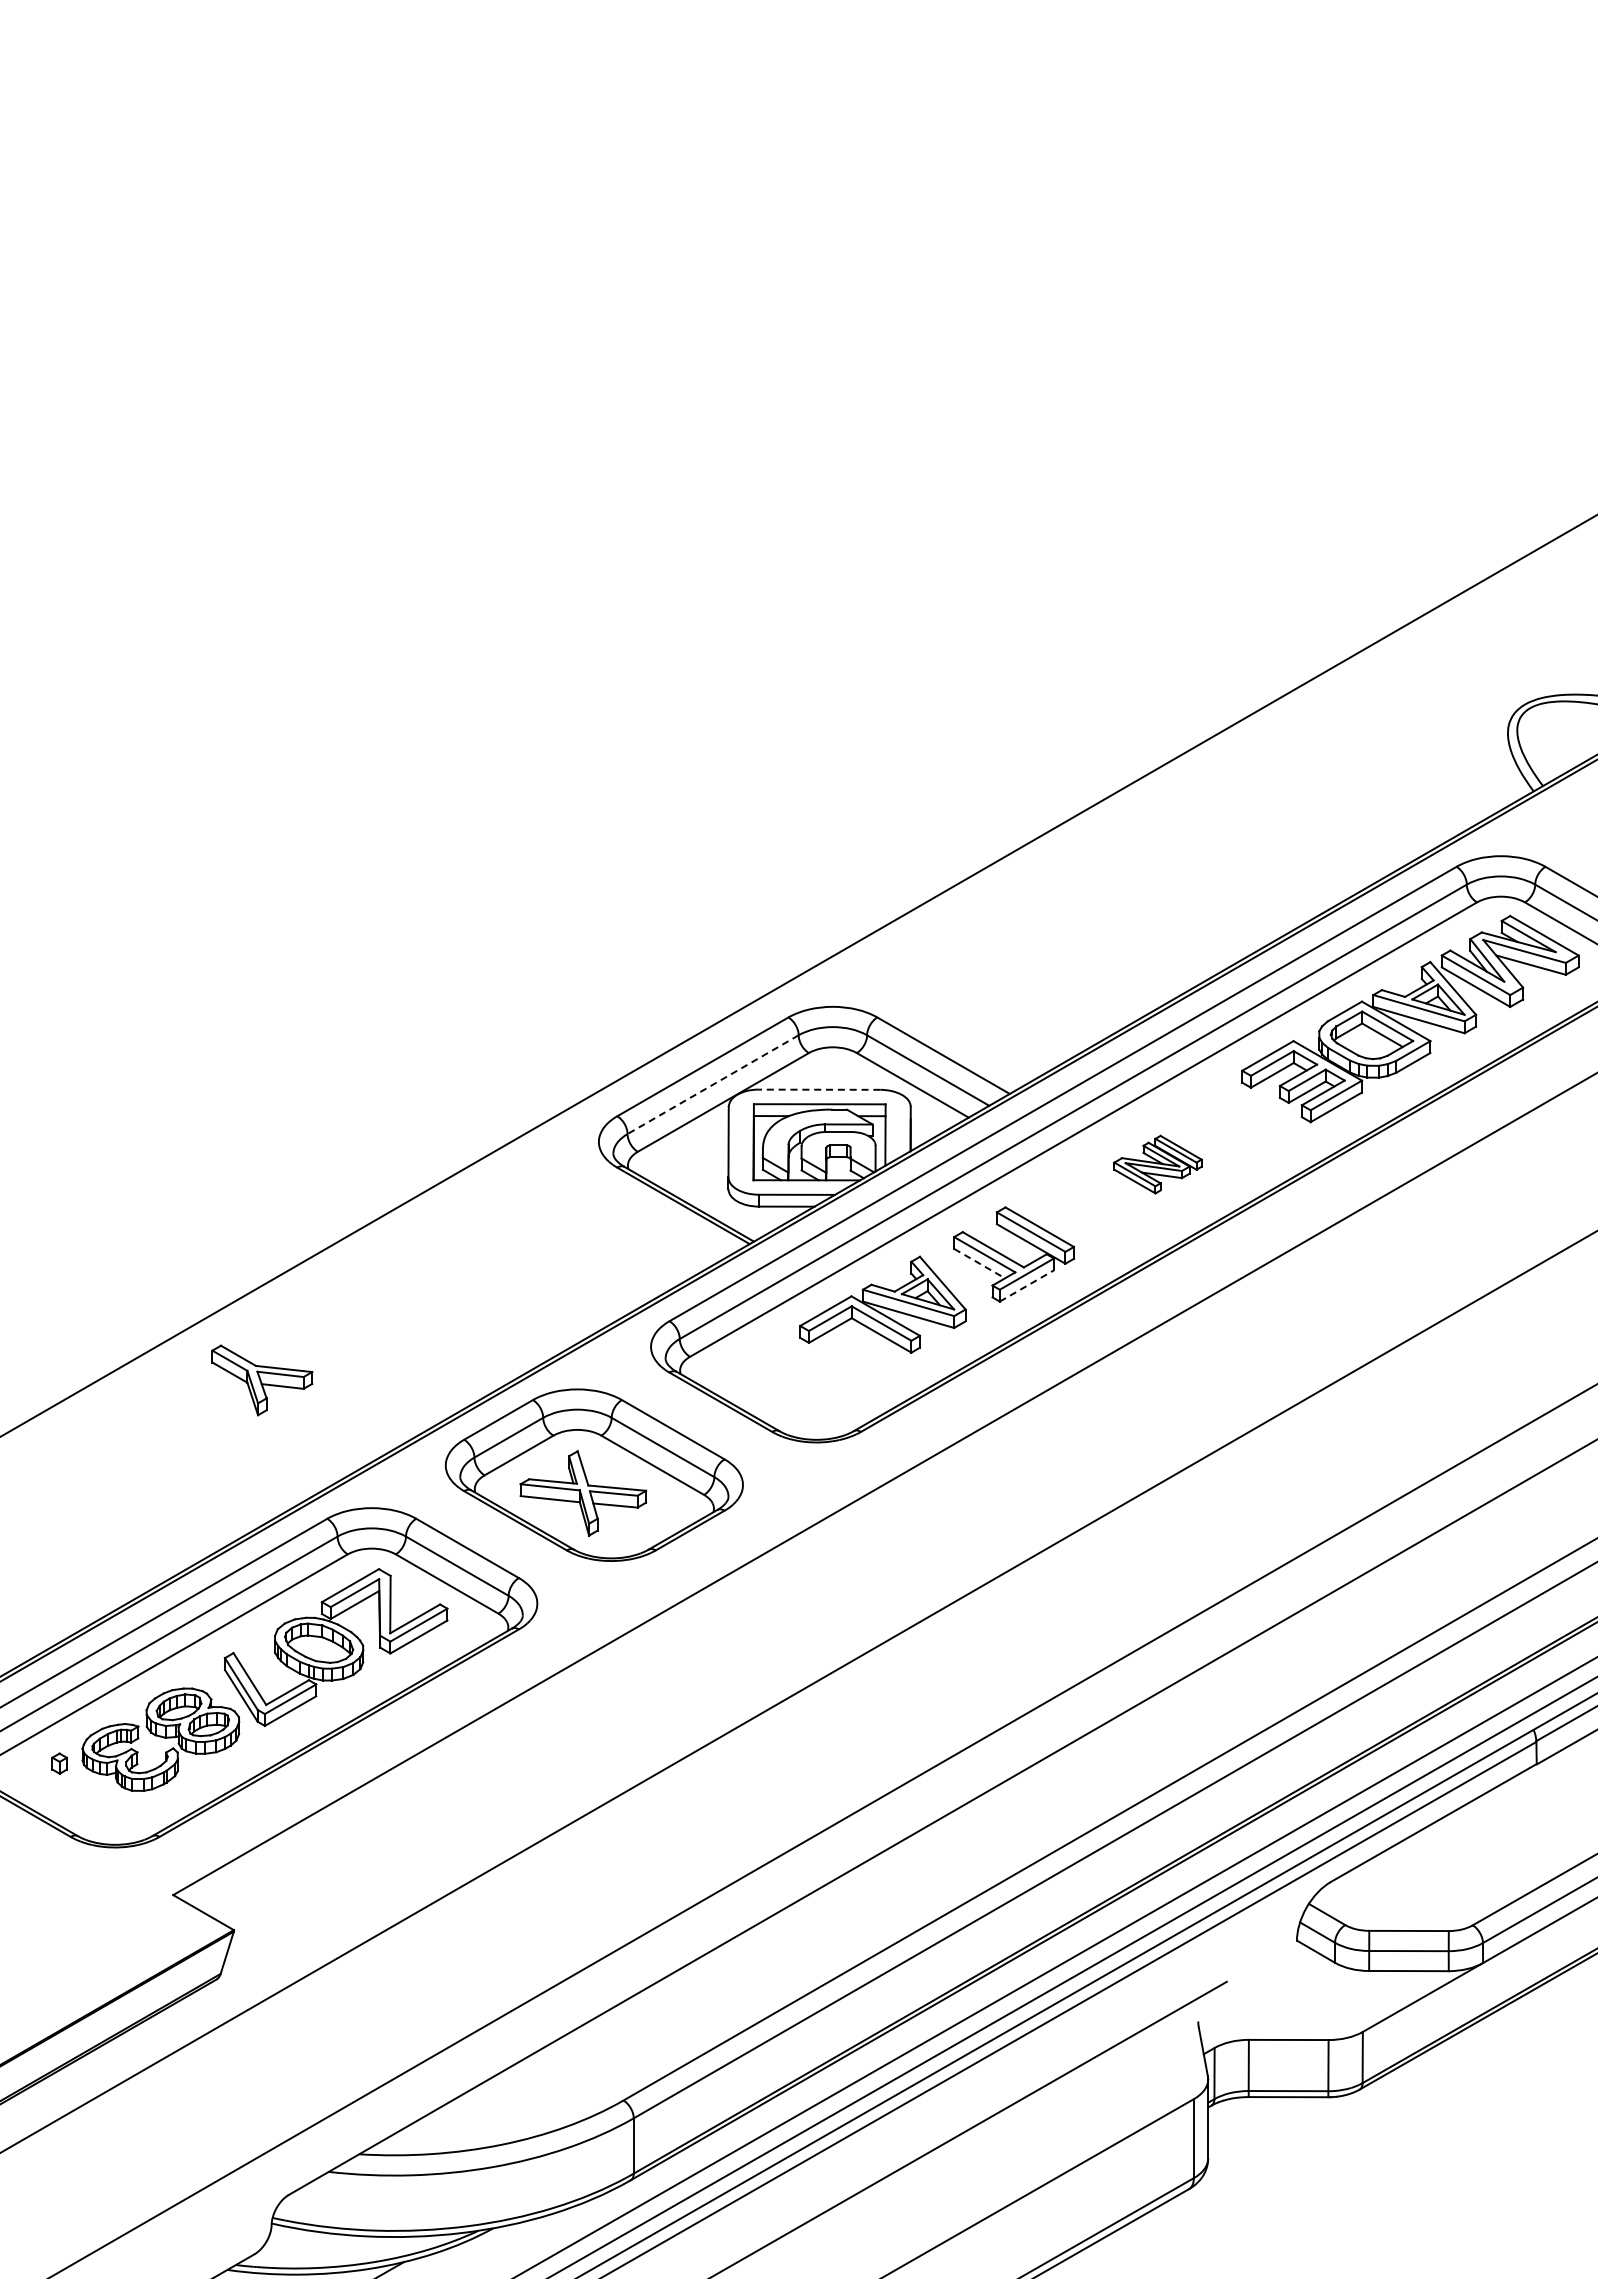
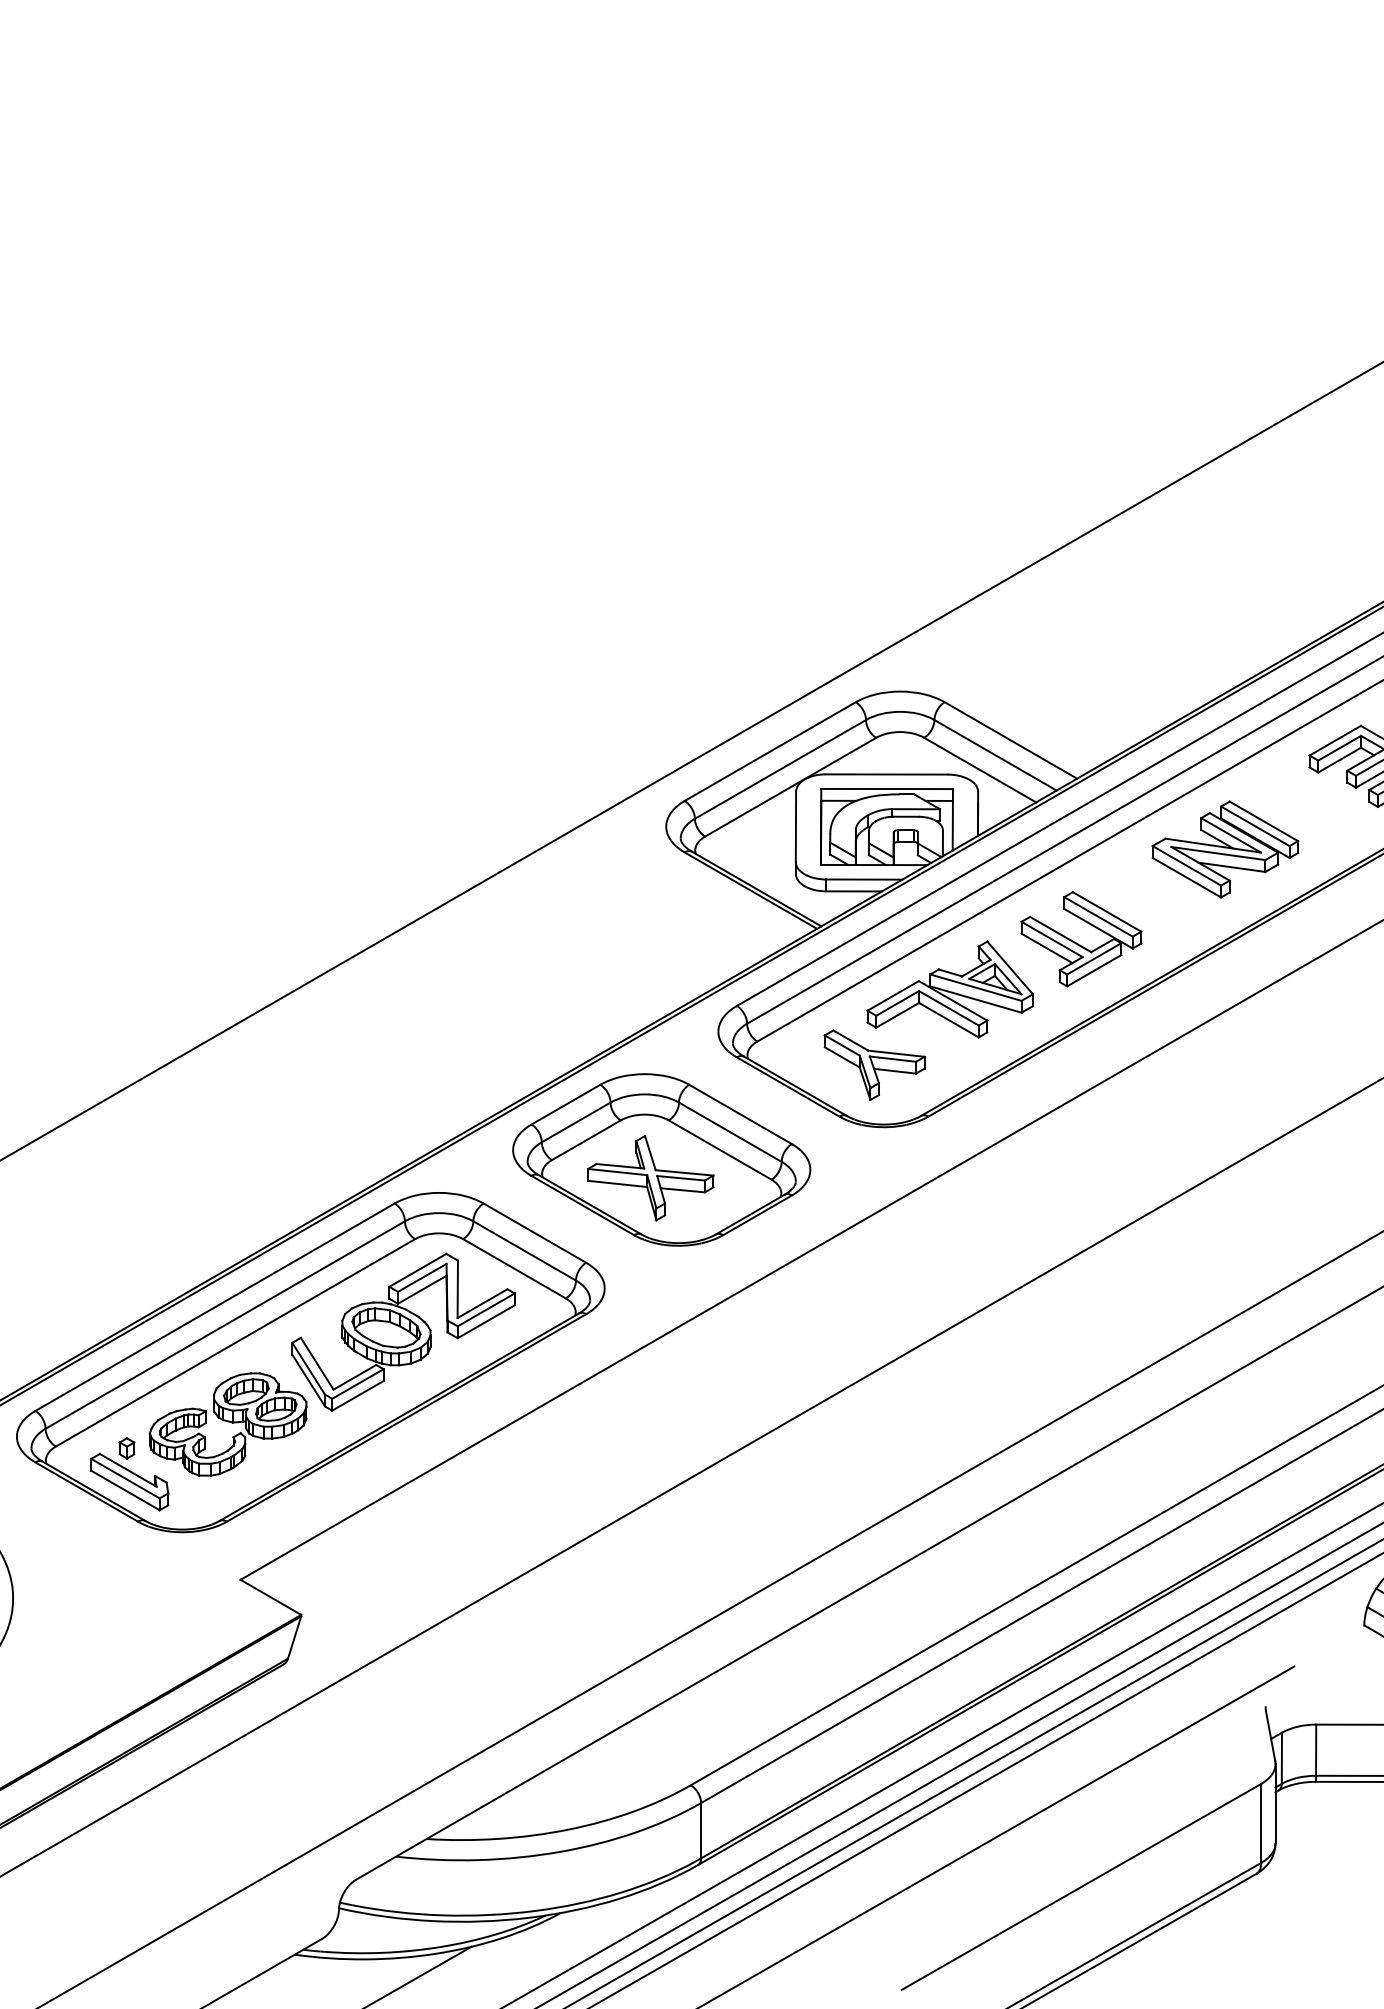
line: (713, 1084) -> (780, 769), dashed -> solid
line: (818, 1089) -> (885, 774), dashed -> solid
part: (1157, 1164) -> (1224, 849), size x1.67
line: (980, 1263) -> (1047, 948), dashed -> solid
line: (1027, 1285) -> (1094, 970), dashed -> solid
part: (262, 1380) -> (874, 1065), moved
part: (61, 1797) -> (128, 1482), added

